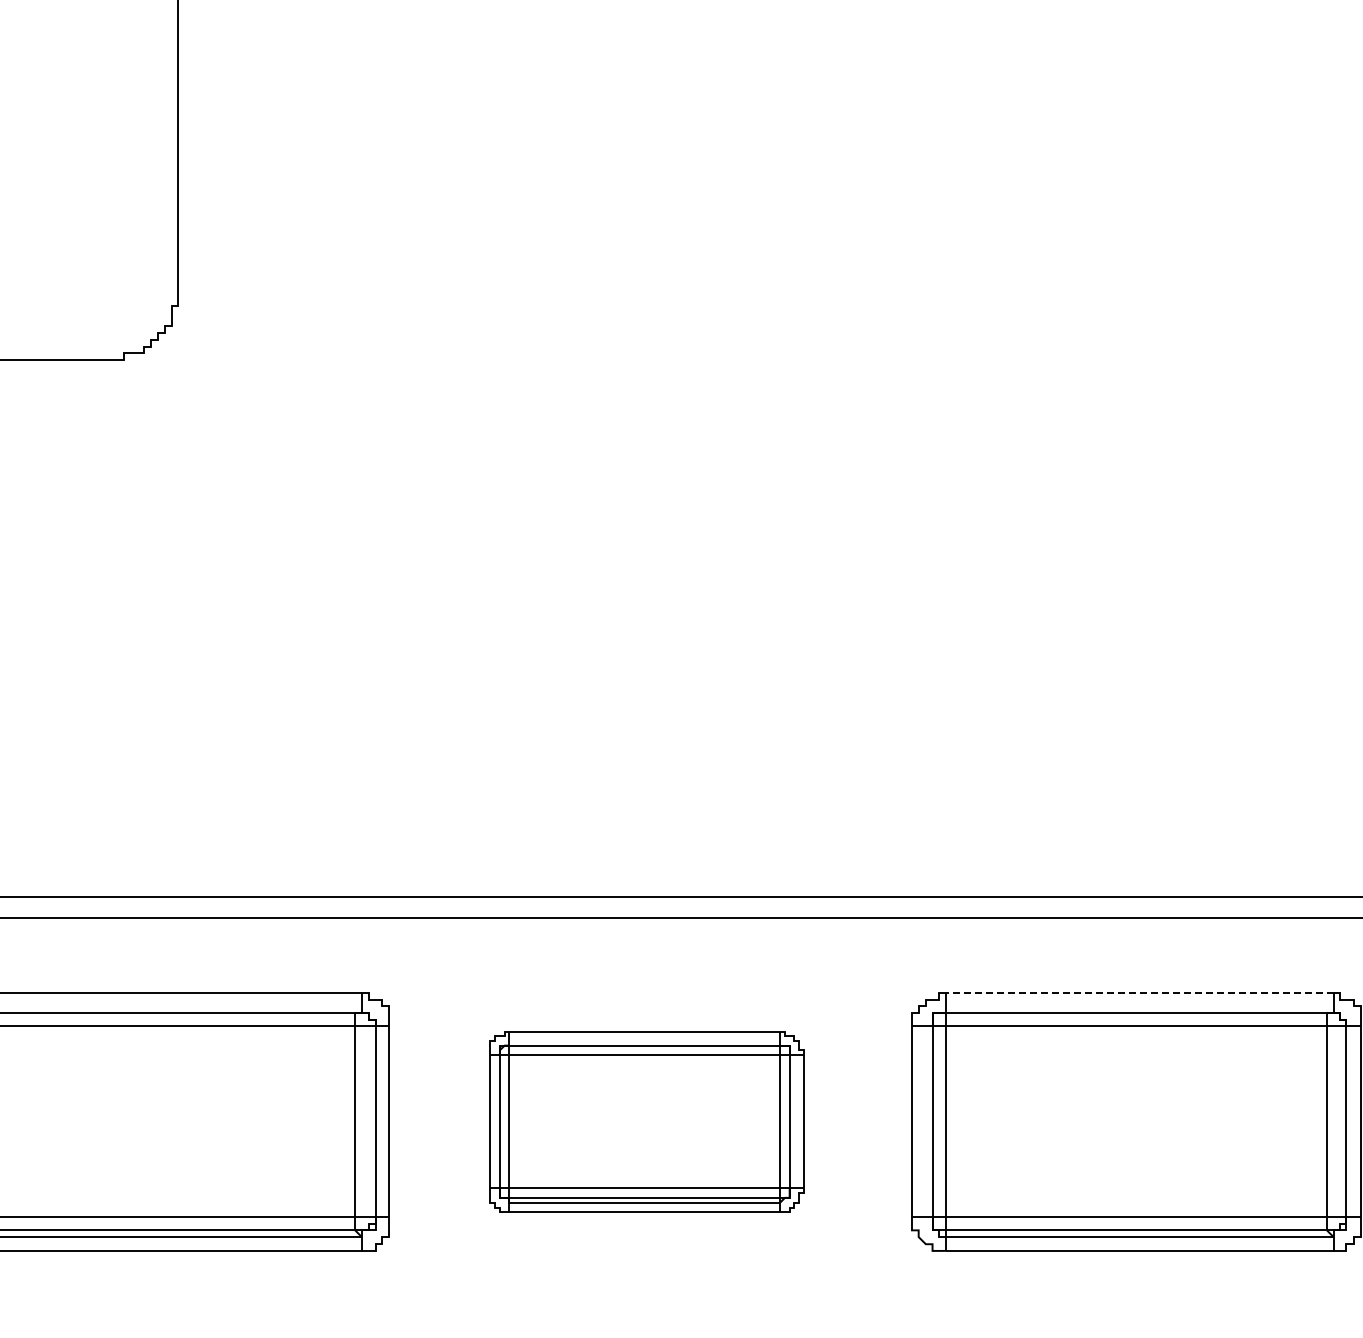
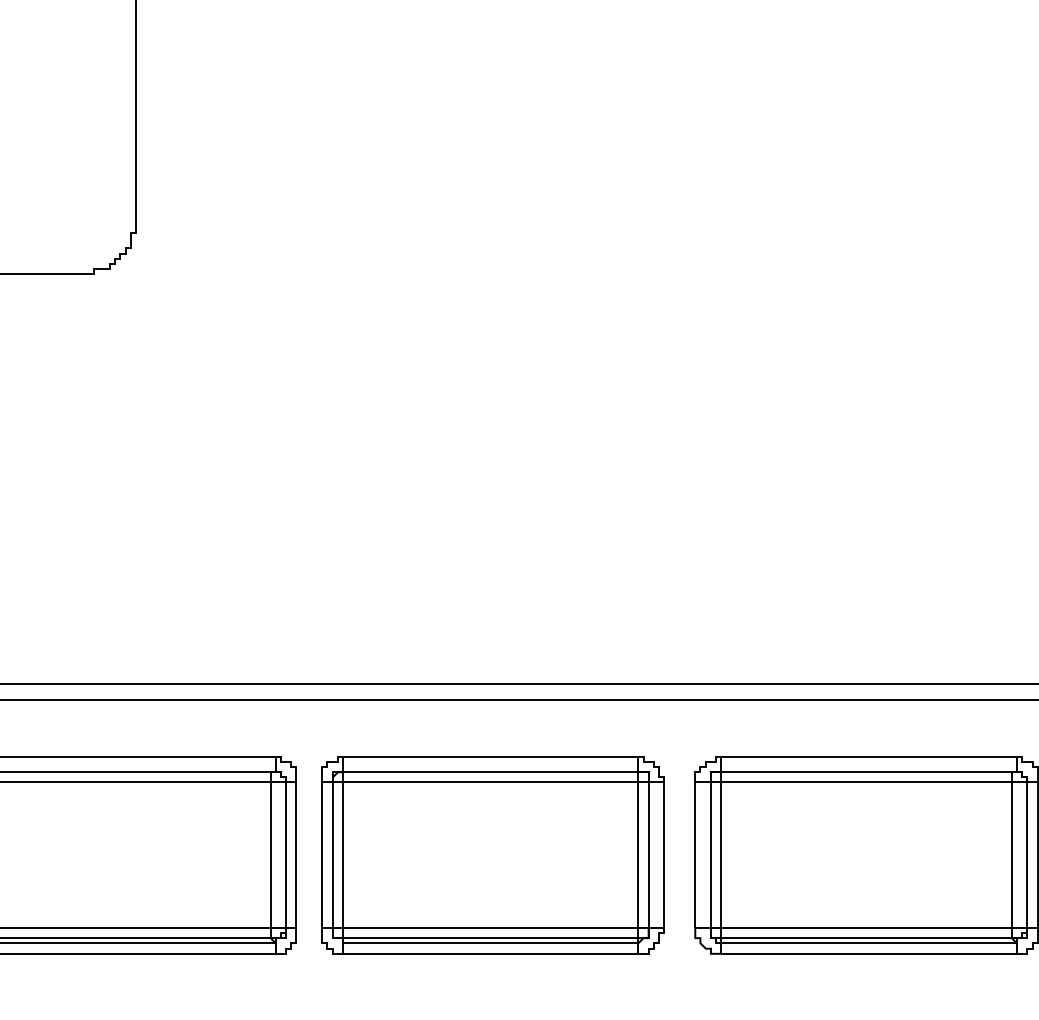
line: (1139, 992) -> (868, 756), dashed -> solid
part: (646, 1121) -> (492, 855), size x1.43

